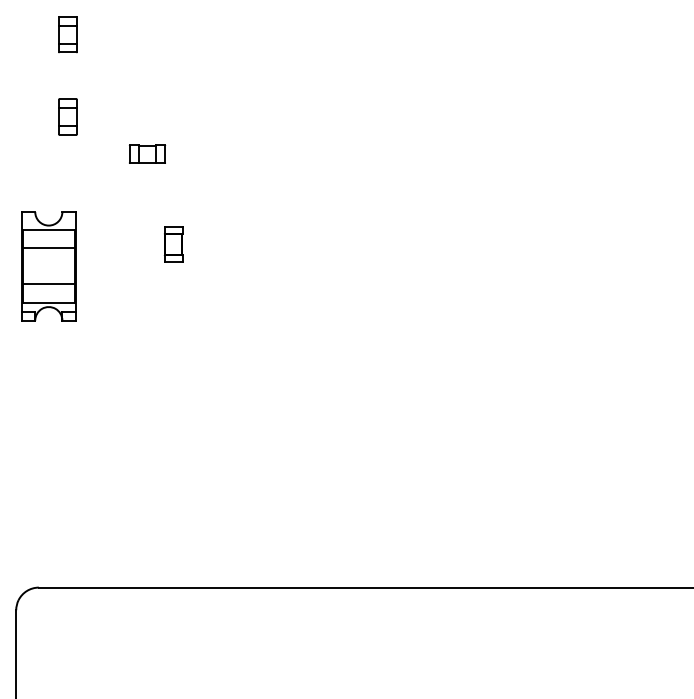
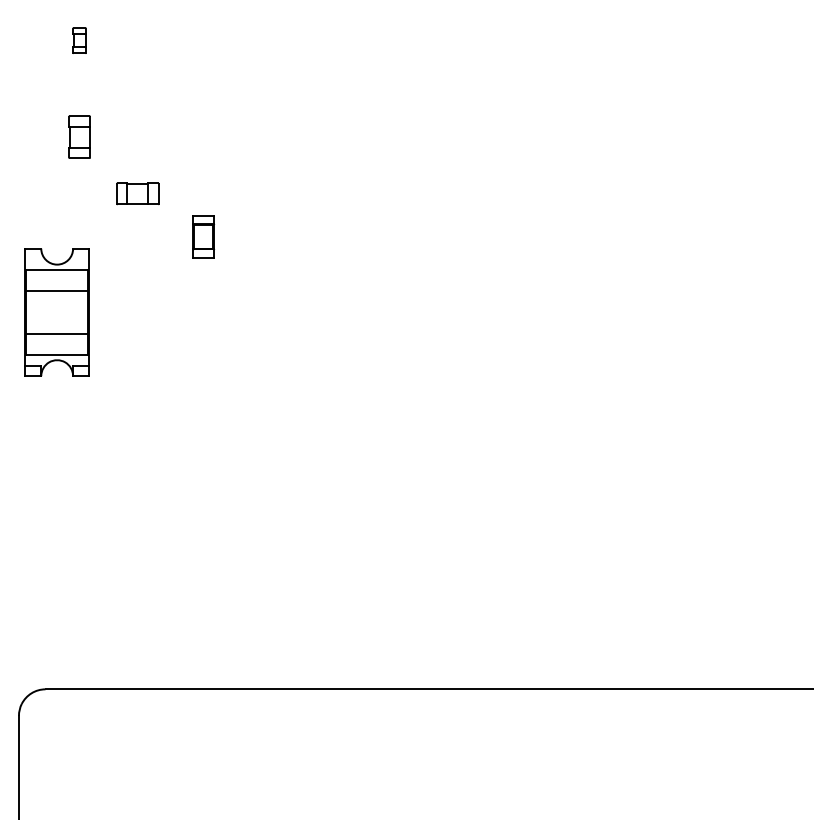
part: (67, 34) -> (79, 40), size x0.6
part: (147, 153) -> (137, 193), moved
part: (173, 244) -> (203, 236), moved

